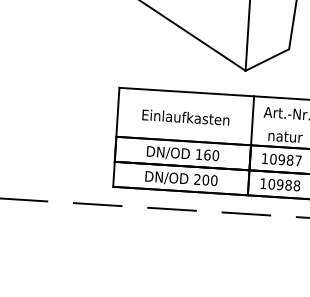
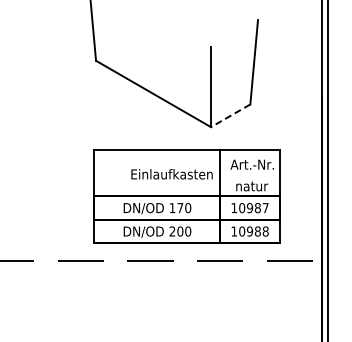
line: (267, 59) -> (230, 115), solid -> dashed
text: (185, 117) -> (171, 174), moved
text: (207, 155) -> (180, 208), 160 -> 170

